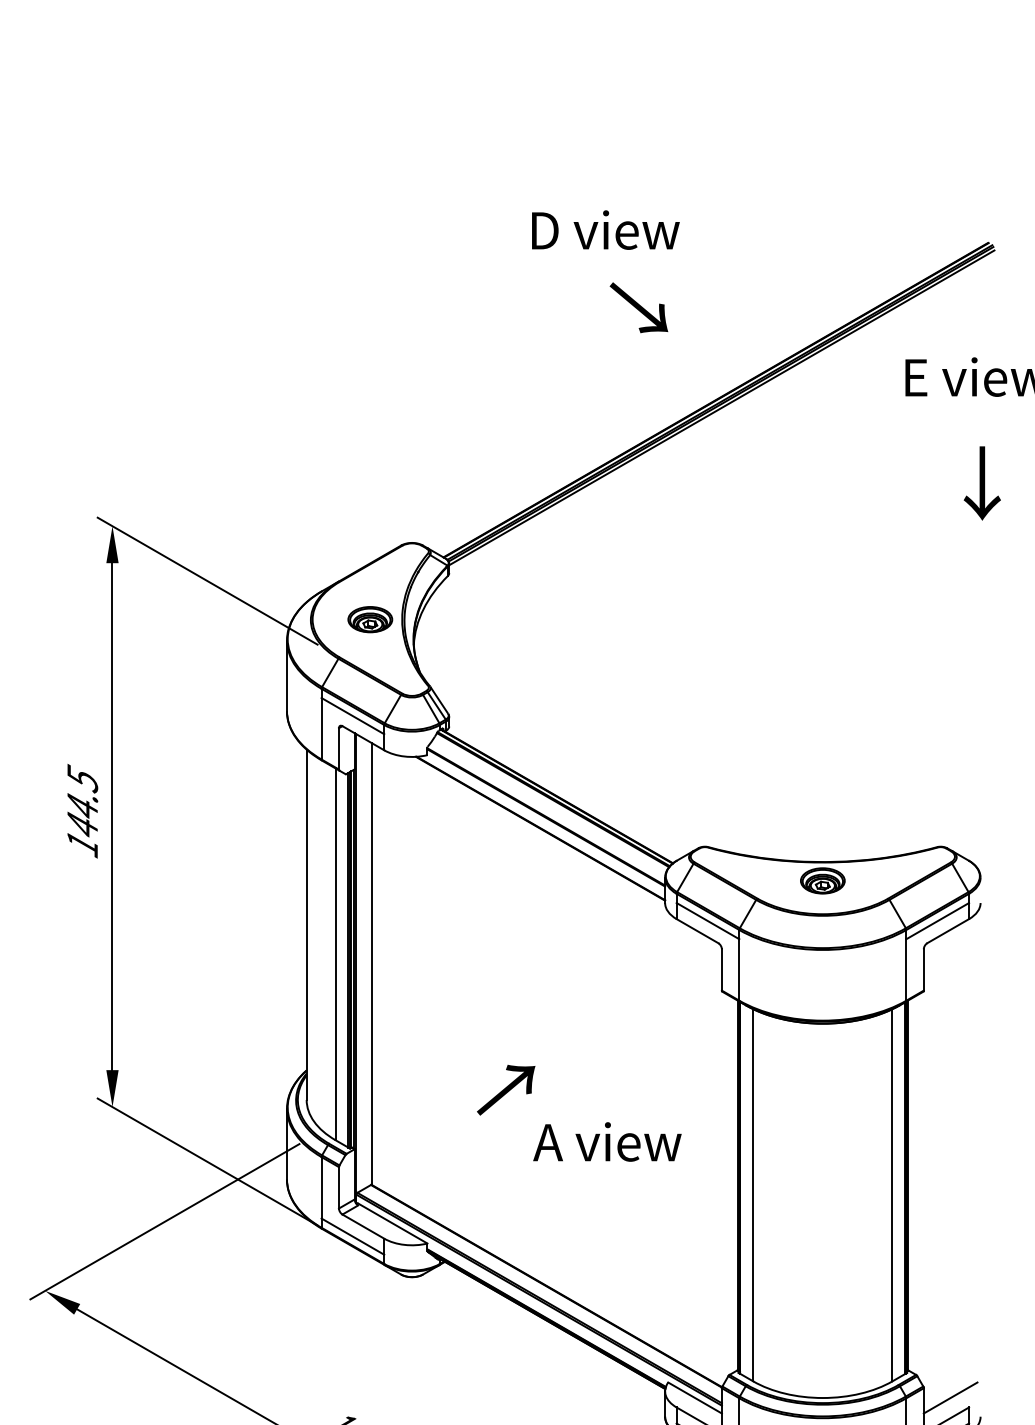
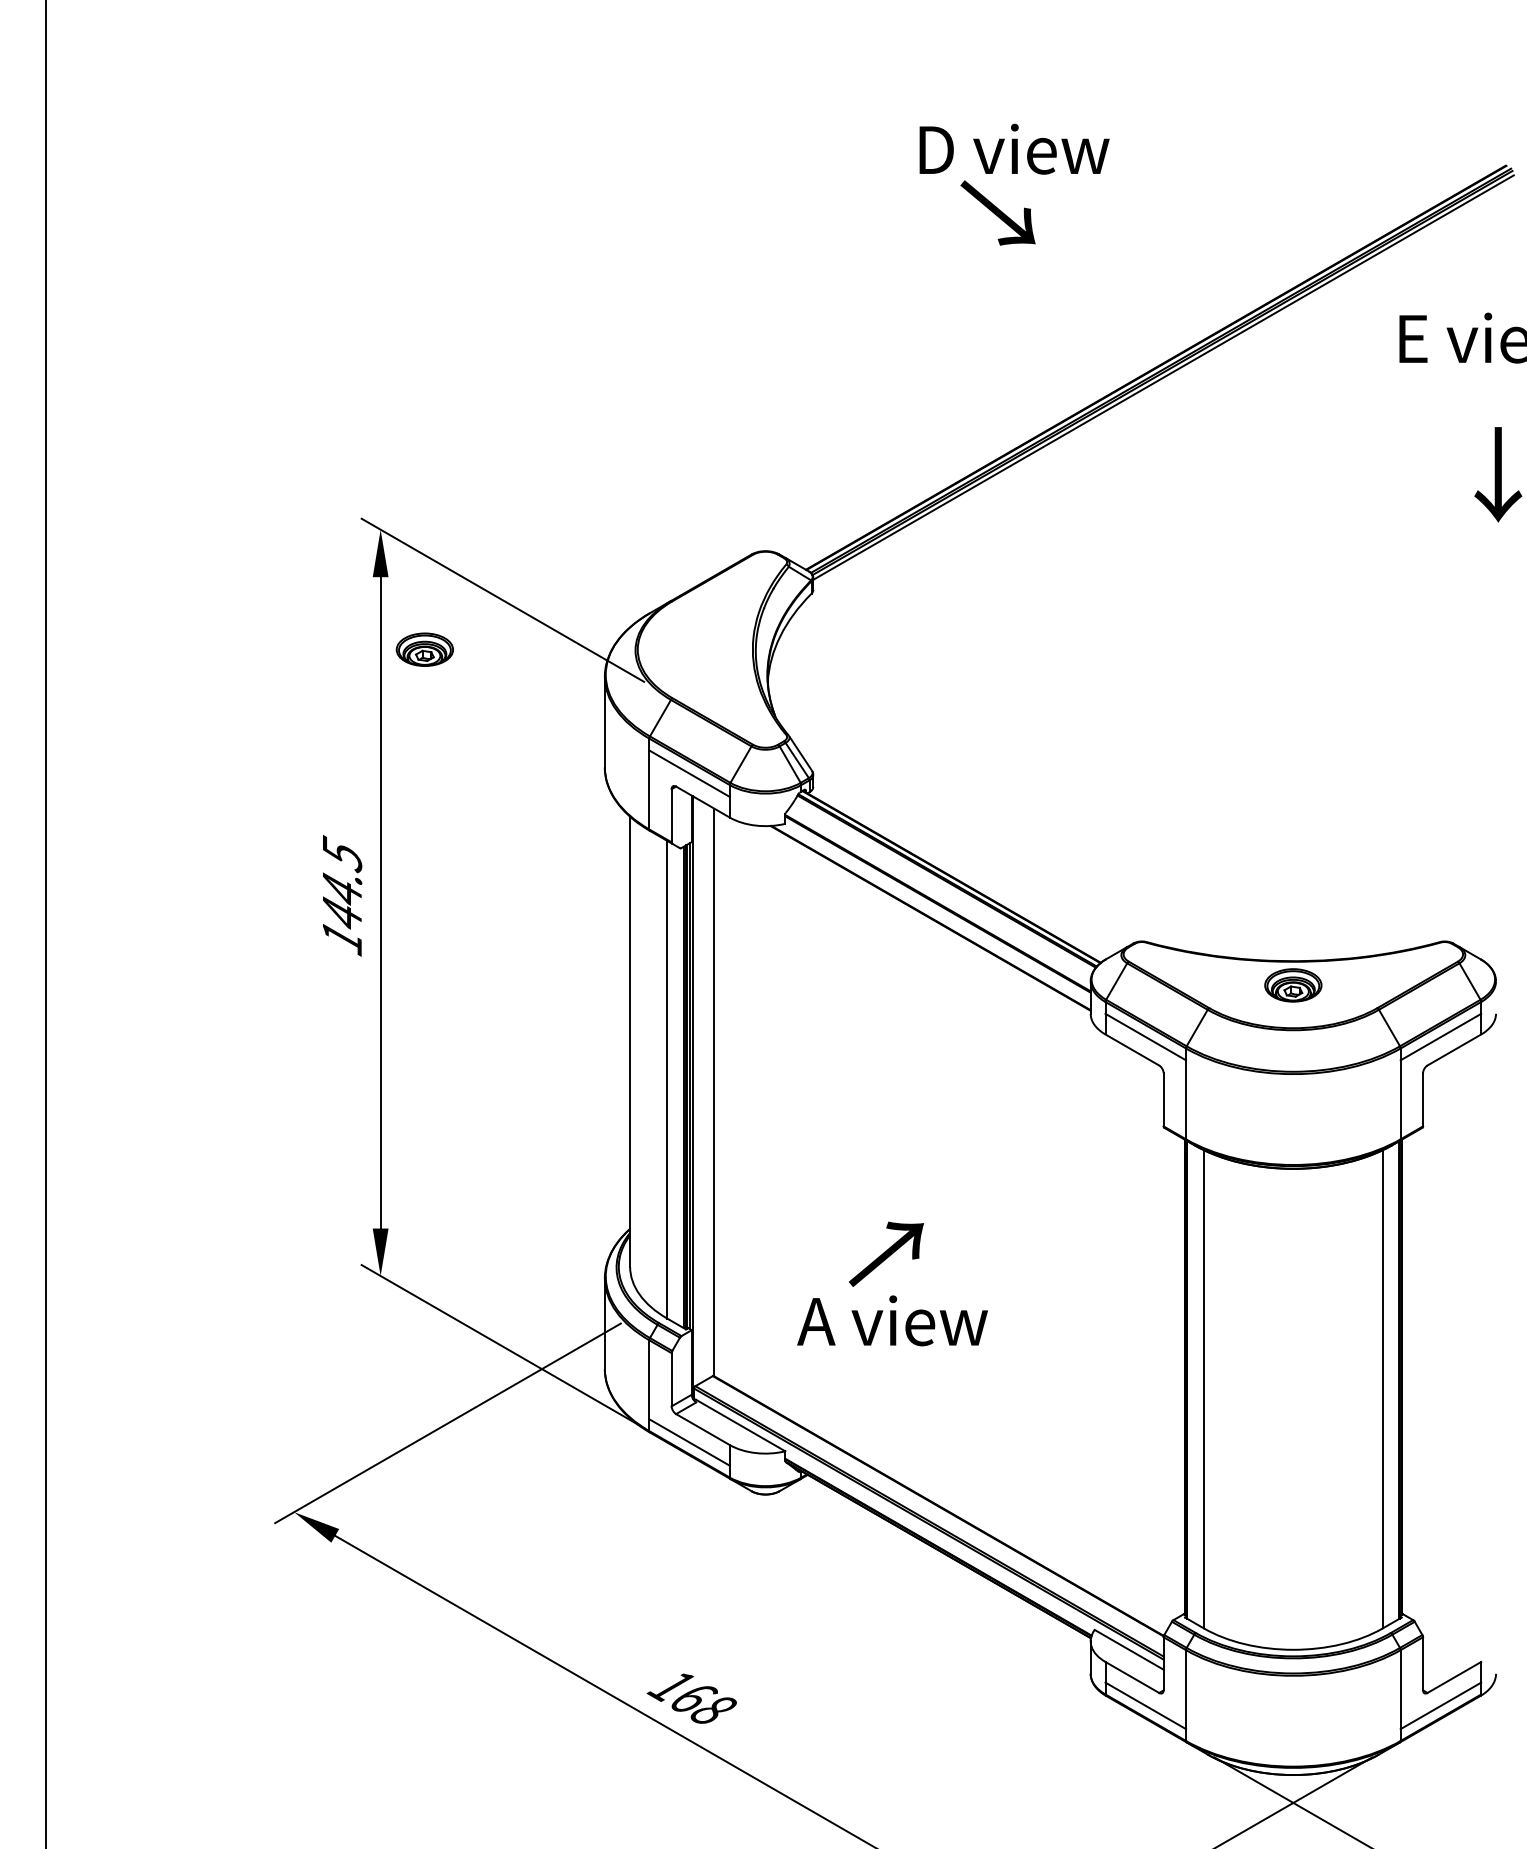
text: (638, 307) -> (997, 212), moved
part: (369, 619) -> (424, 649), moved
text: (607, 1141) -> (892, 1320), moved
line: (950, 1397) -> (1457, 1649), removed

